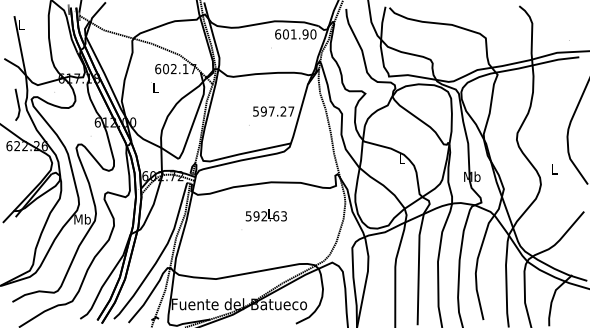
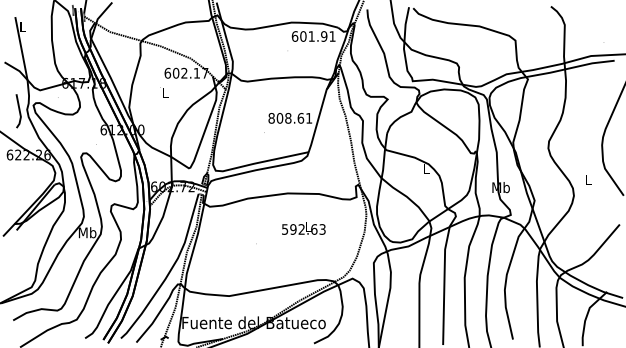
text: (313, 34) -> (332, 36), 601.90 -> 601.91
text: (273, 111) -> (290, 118), 597.27 -> 808.61
text: (265, 215) -> (302, 228), moved

